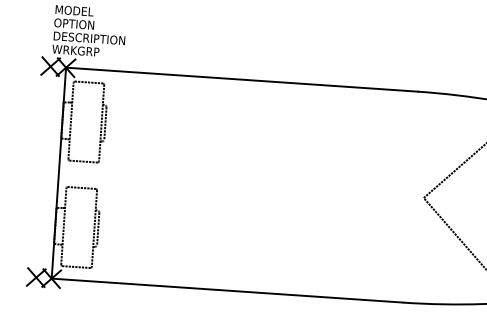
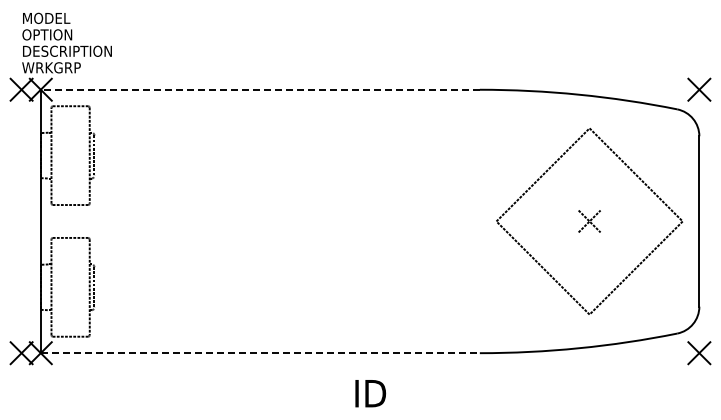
line: (242, 79) -> (260, 89), solid -> dashed
line: (227, 290) -> (260, 353), solid -> dashed

